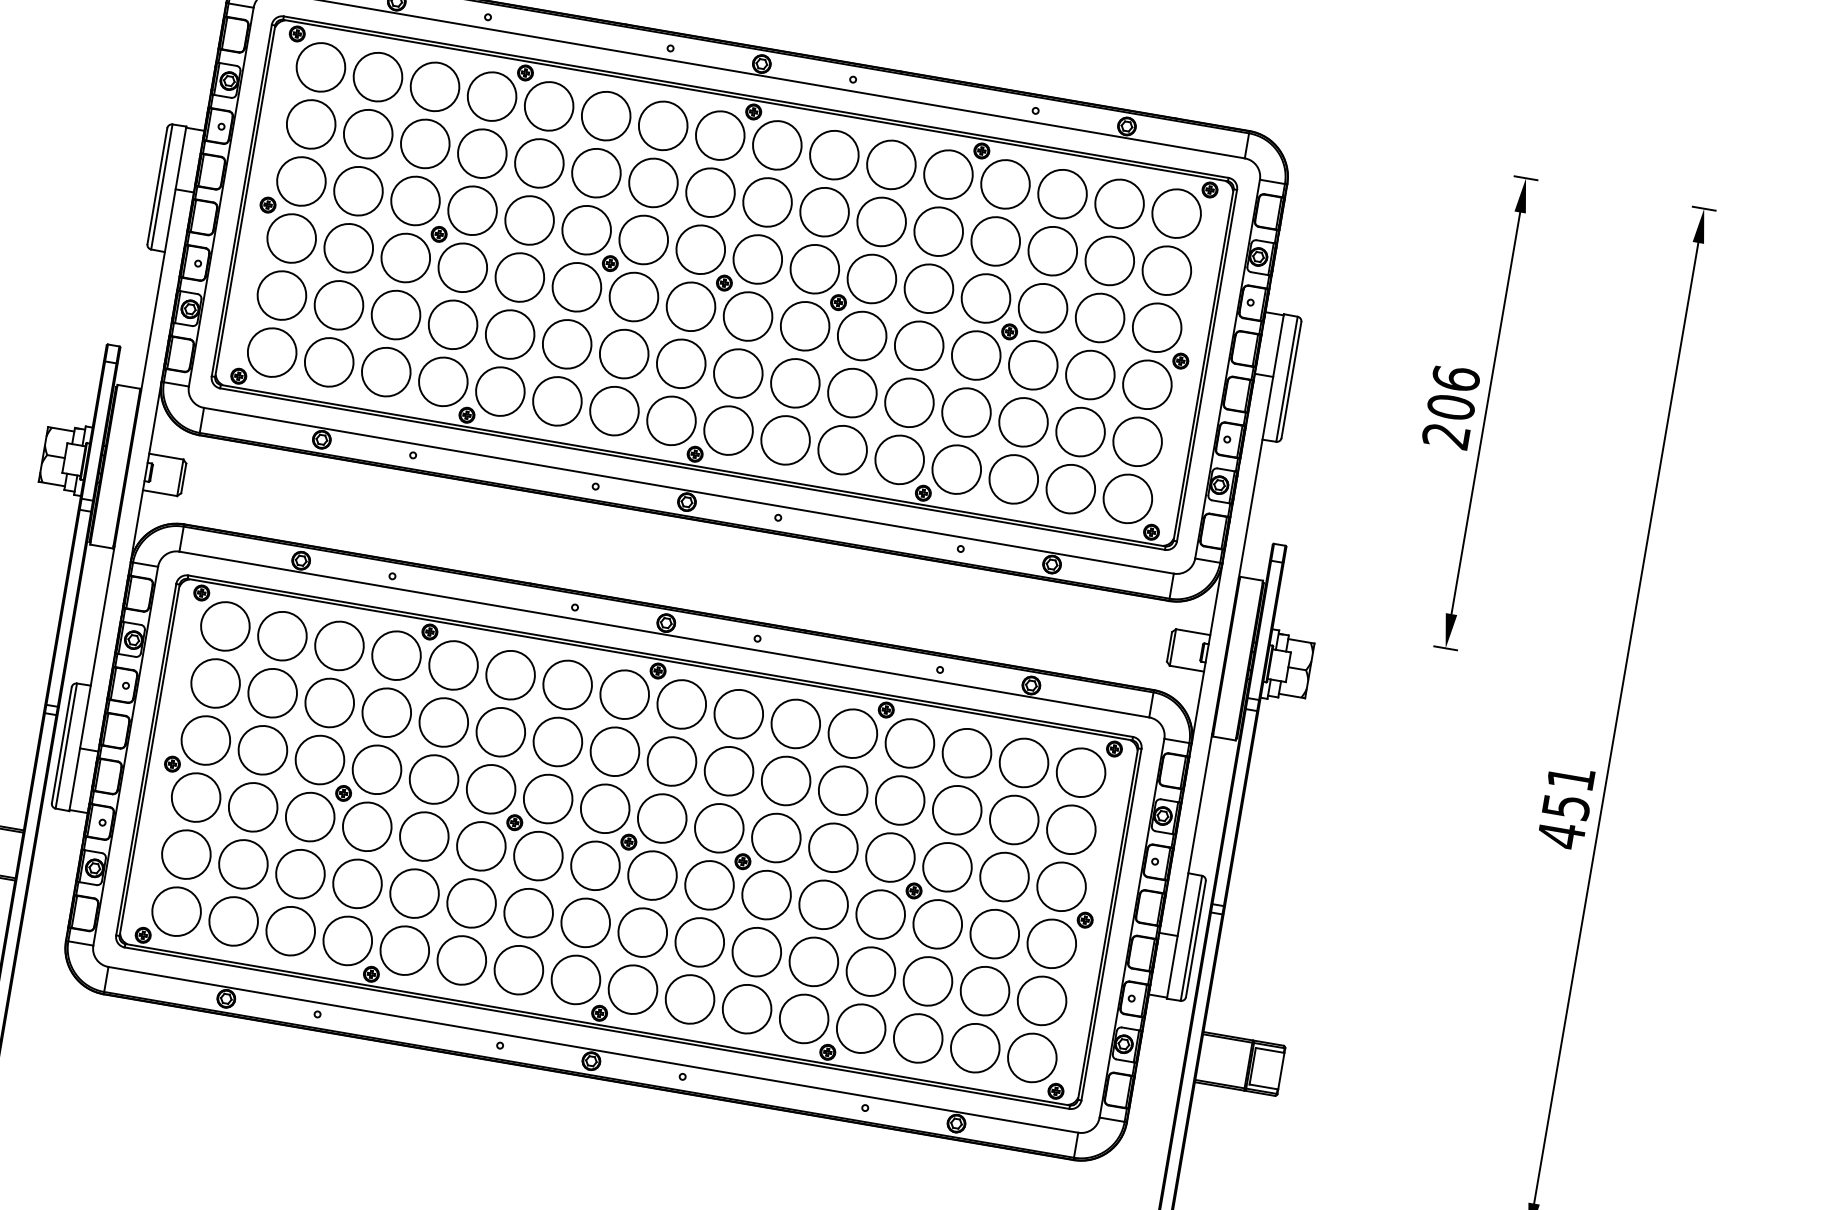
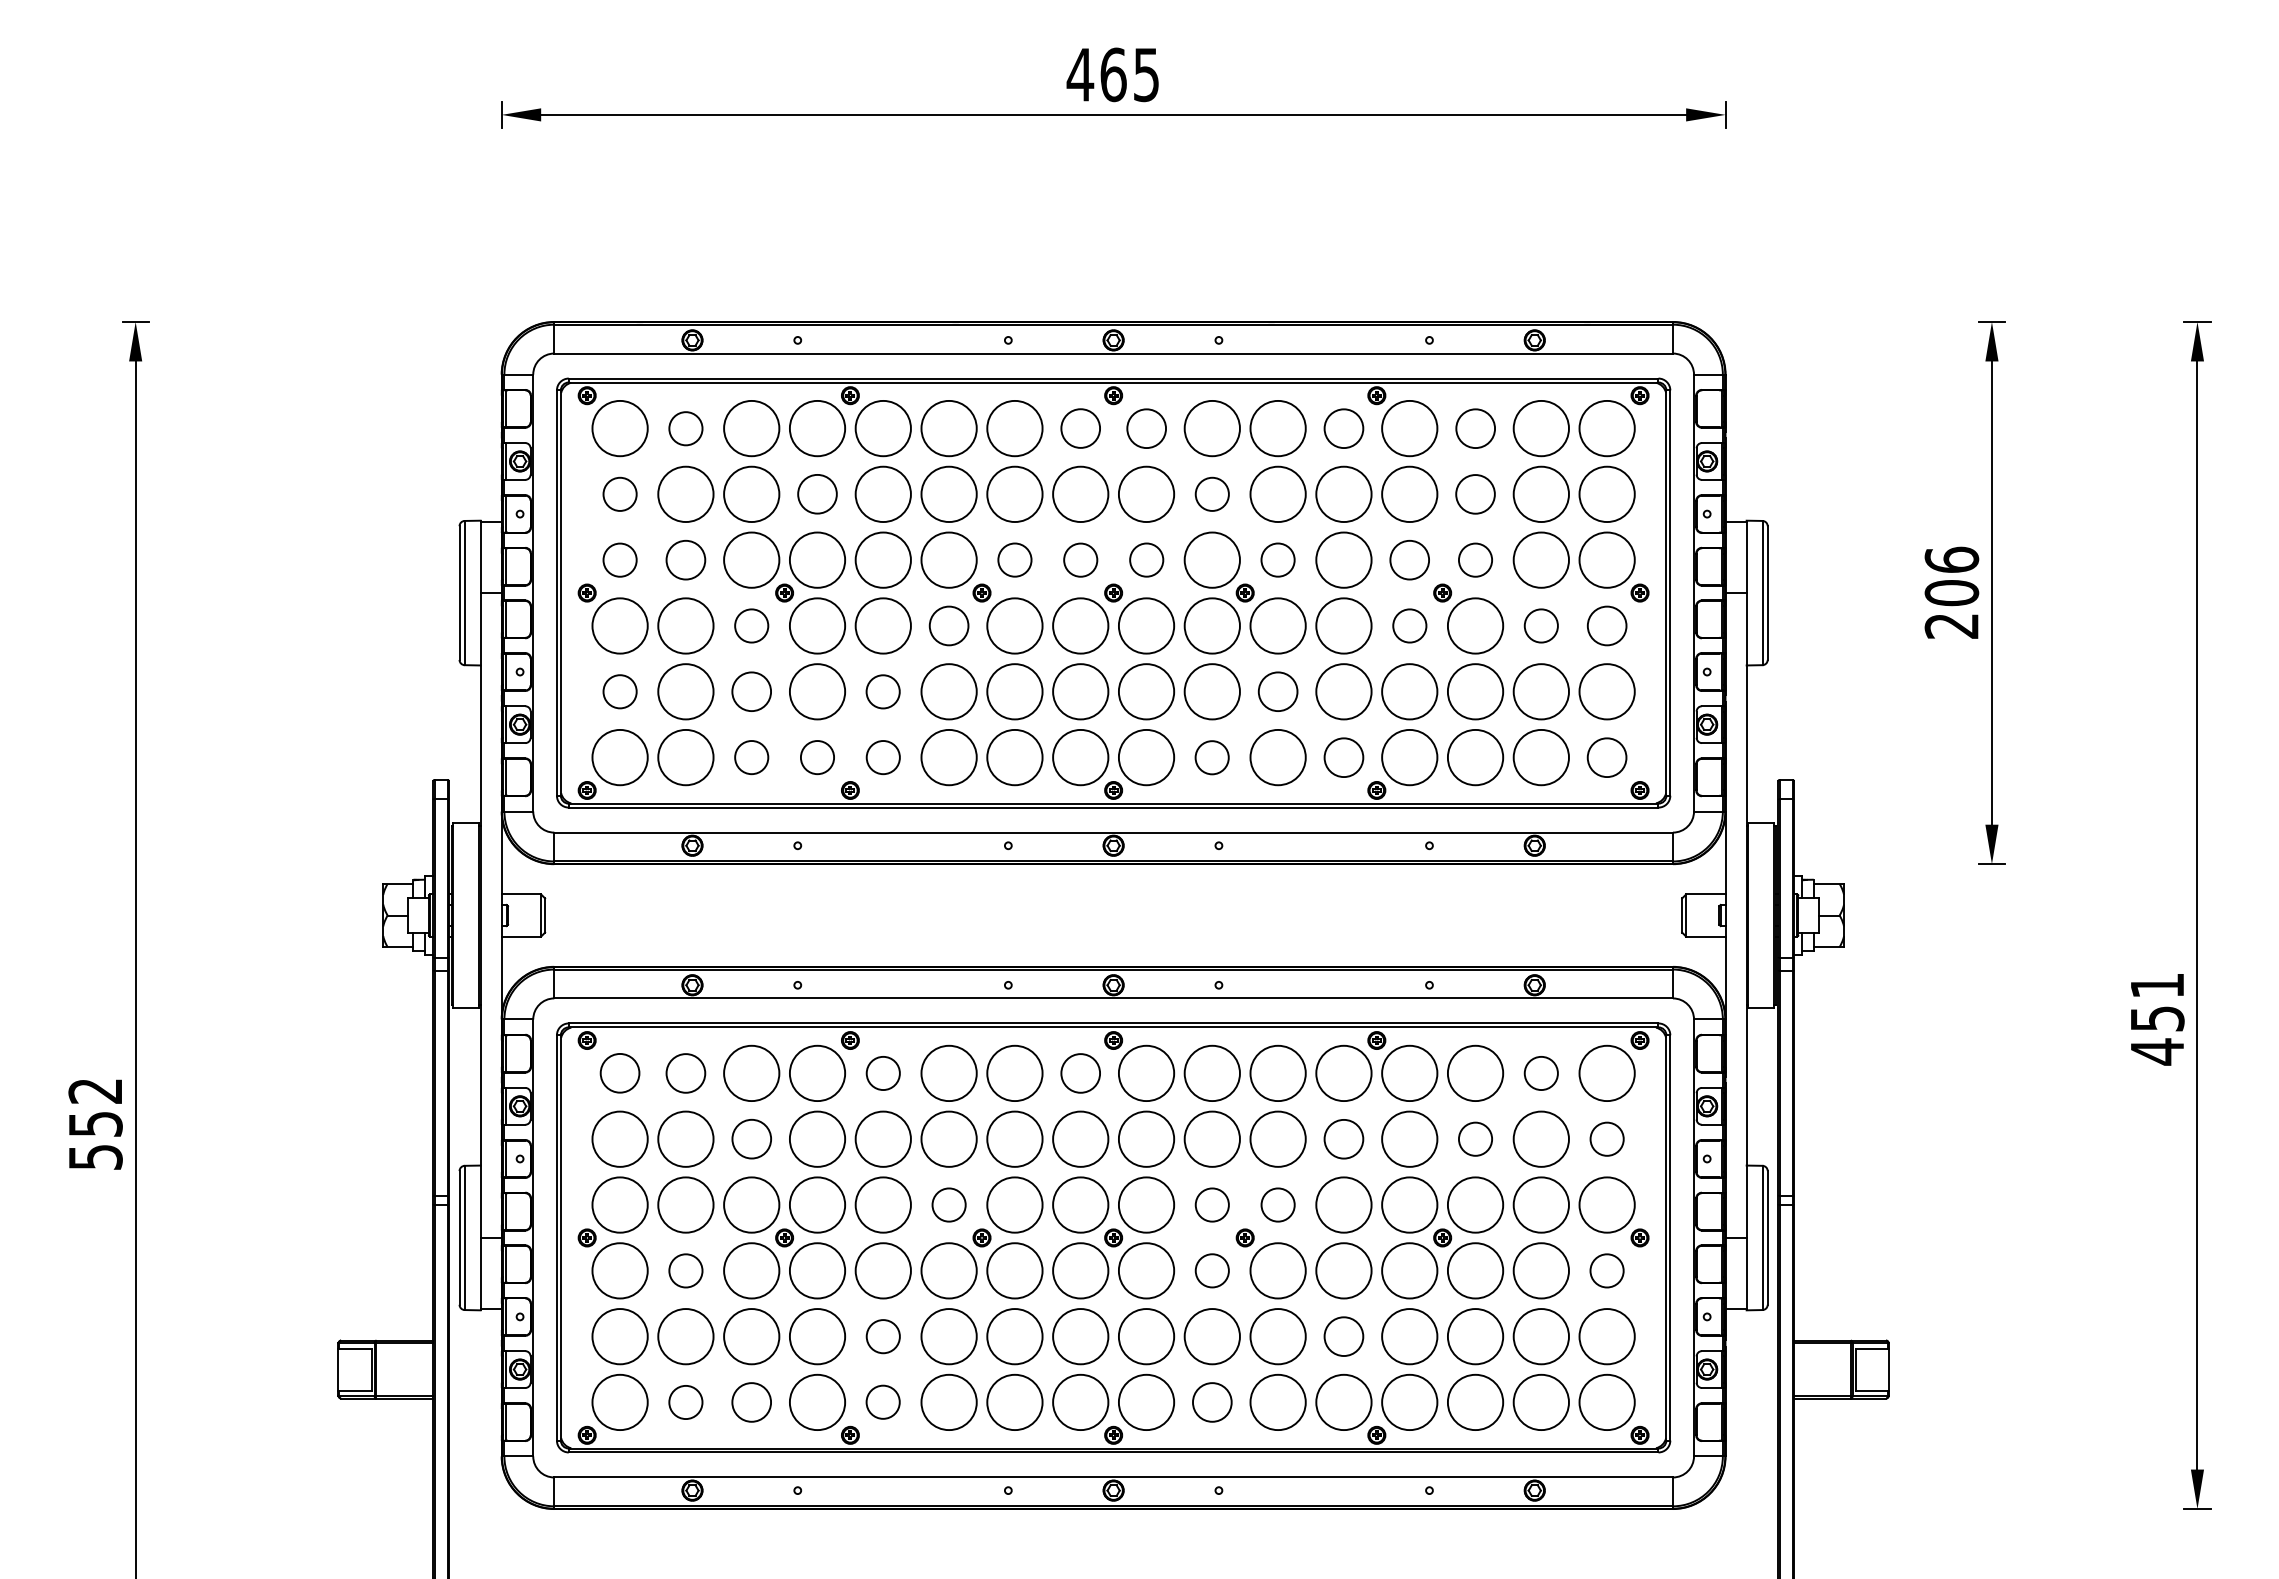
circle: (377, 77) -> (685, 428), size x0.6
circle: (310, 124) -> (619, 494), size x0.6
circle: (720, 135) -> (1080, 428), size x0.7
circle: (777, 145) -> (1146, 428), size x0.7
circle: (482, 152) -> (817, 493), size x0.7
circle: (948, 174) -> (1343, 428), size x0.7
circle: (301, 180) -> (619, 559), size x0.6
circle: (358, 190) -> (685, 559), size x0.7
circle: (1062, 194) -> (1475, 428), size x0.7
circle: (823, 212) -> (1211, 494), size x0.6
circle: (643, 239) -> (1014, 559), size x0.6
circle: (700, 249) -> (1080, 559), size x0.6
circle: (1052, 251) -> (1475, 494), size x0.7
circle: (405, 257) -> (751, 625), size x0.6
circle: (757, 258) -> (1146, 559), size x0.6
circle: (871, 278) -> (1277, 559), size x0.6
circle: (576, 286) -> (948, 625), size x0.7
circle: (281, 295) -> (619, 691), size x0.6
circle: (985, 297) -> (1409, 559), size x0.7
circle: (1043, 307) -> (1475, 559), size x0.6
circle: (395, 314) -> (751, 691), size x0.7
circle: (509, 334) -> (882, 691), size x0.6
circle: (976, 355) -> (1409, 625), size x0.6
circle: (386, 372) -> (751, 757), size x0.6
circle: (1089, 374) -> (1540, 625), size x0.6
circle: (443, 381) -> (817, 757), size x0.6
circle: (1146, 384) -> (1606, 625), size x0.7
circle: (499, 391) -> (882, 757), size x0.6
circle: (851, 392) -> (1277, 691), size x0.7
circle: (784, 440) -> (1211, 757), size x0.6
circle: (899, 459) -> (1343, 757), size x0.7
circle: (1127, 498) -> (1606, 757), size x0.7
circle: (225, 625) -> (619, 1072), size x0.7
circle: (282, 636) -> (685, 1073), size x0.7
circle: (452, 665) -> (882, 1073), size x0.6
circle: (624, 694) -> (1080, 1073), size x0.7
circle: (329, 702) -> (751, 1138), size x0.7
circle: (1023, 762) -> (1540, 1073), size x0.6
circle: (490, 788) -> (948, 1204), size x0.6
circle: (842, 790) -> (1343, 1138), size x0.7
circle: (252, 806) -> (685, 1270), size x0.6
circle: (957, 809) -> (1475, 1138), size x0.6
circle: (718, 827) -> (1211, 1204), size x0.6
circle: (1070, 829) -> (1606, 1138), size x0.6
circle: (775, 837) -> (1277, 1204), size x0.6
circle: (708, 884) -> (1211, 1270), size x0.6
circle: (413, 893) -> (882, 1336), size x0.6
circle: (233, 921) -> (685, 1402), size x0.6
circle: (290, 931) -> (751, 1402), size x0.7
circle: (1051, 943) -> (1606, 1270), size x0.6
circle: (404, 949) -> (882, 1401), size x0.6
circle: (813, 961) -> (1343, 1336), size x0.7
circle: (689, 999) -> (1211, 1402), size x0.7

